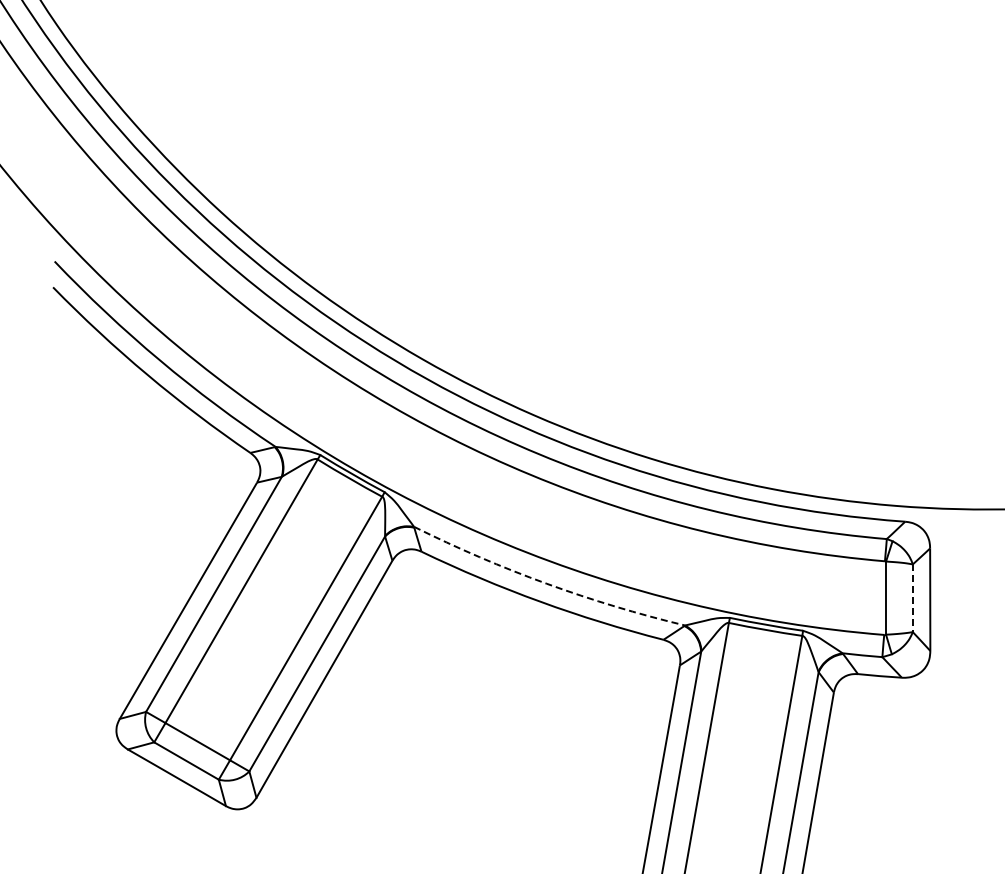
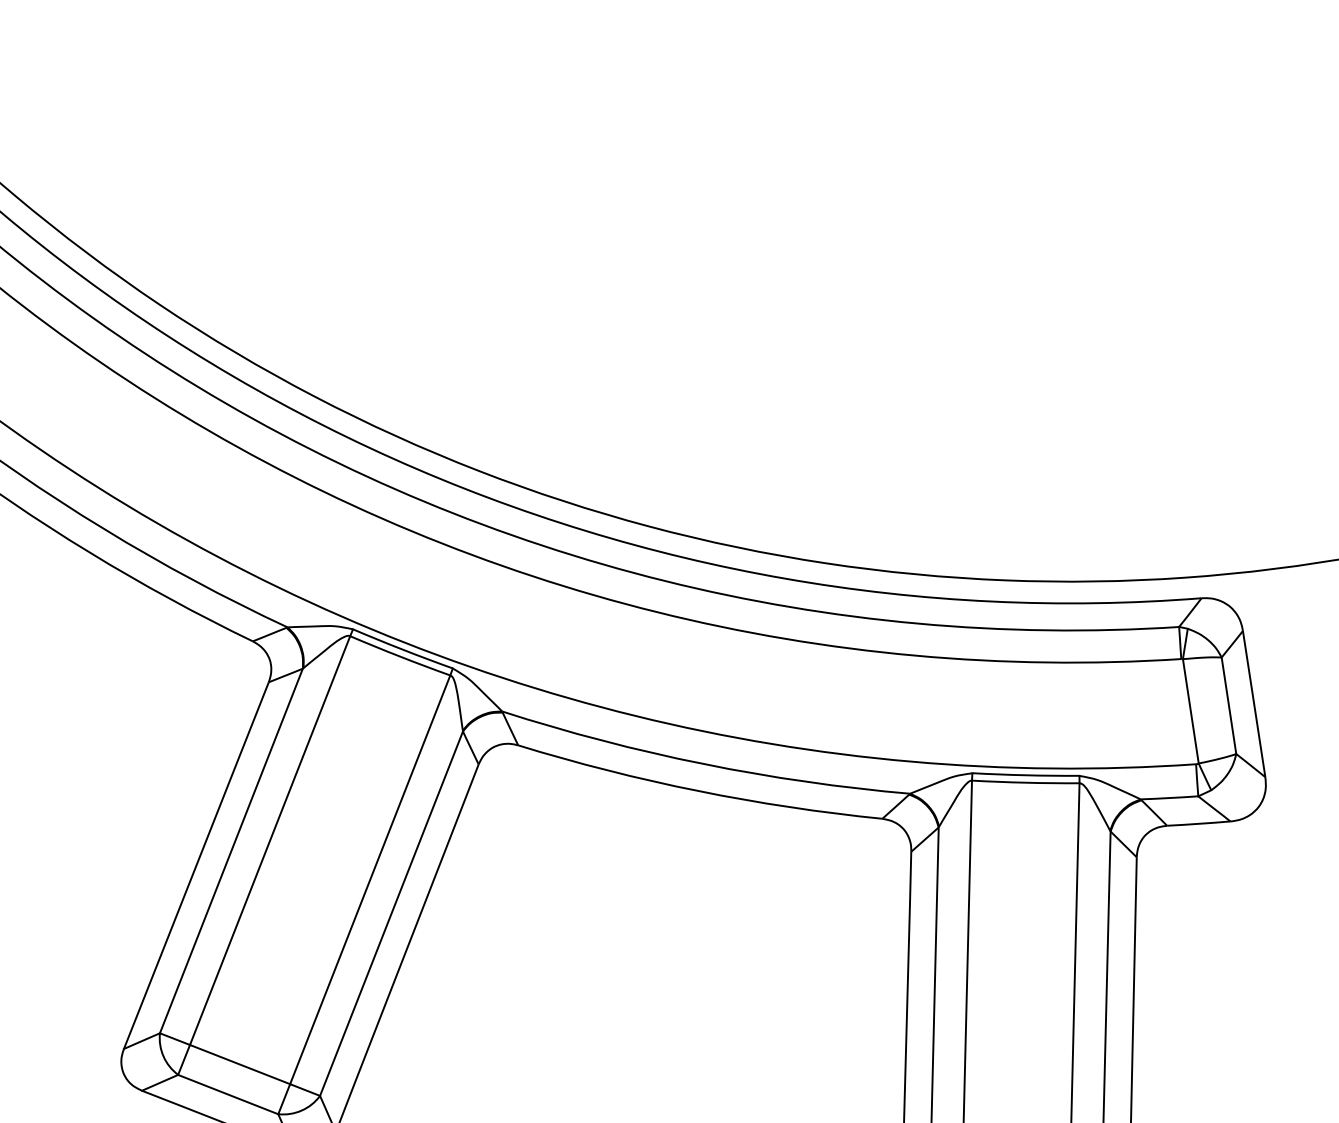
arc: (546, 583) -> (703, 763), dashed -> solid
line: (912, 598) -> (1228, 706), dashed -> solid

